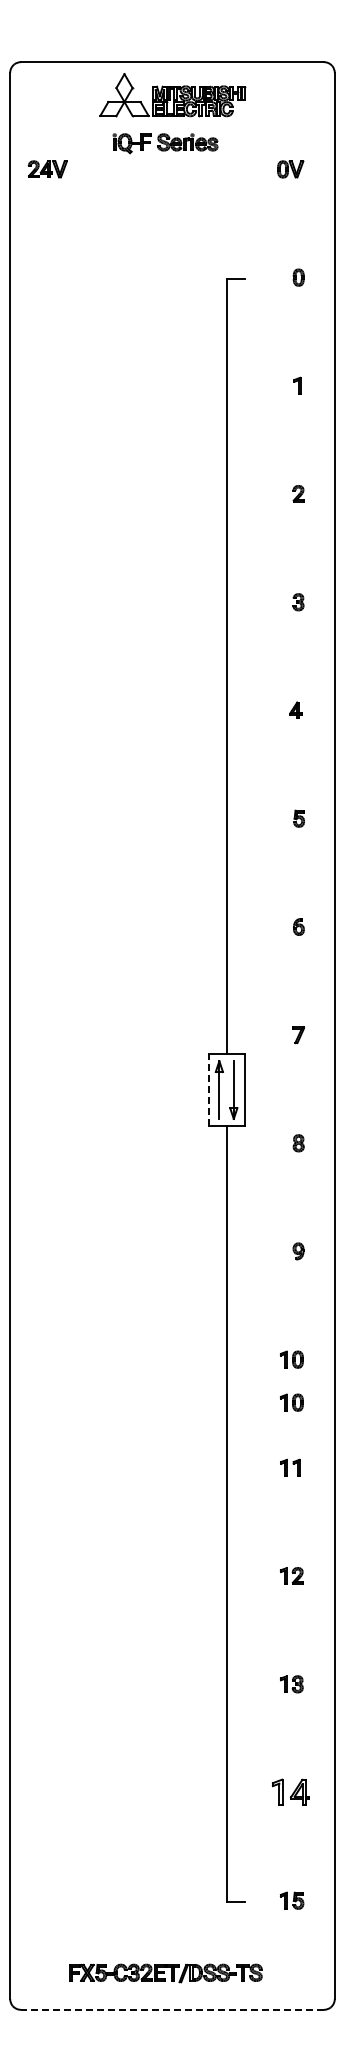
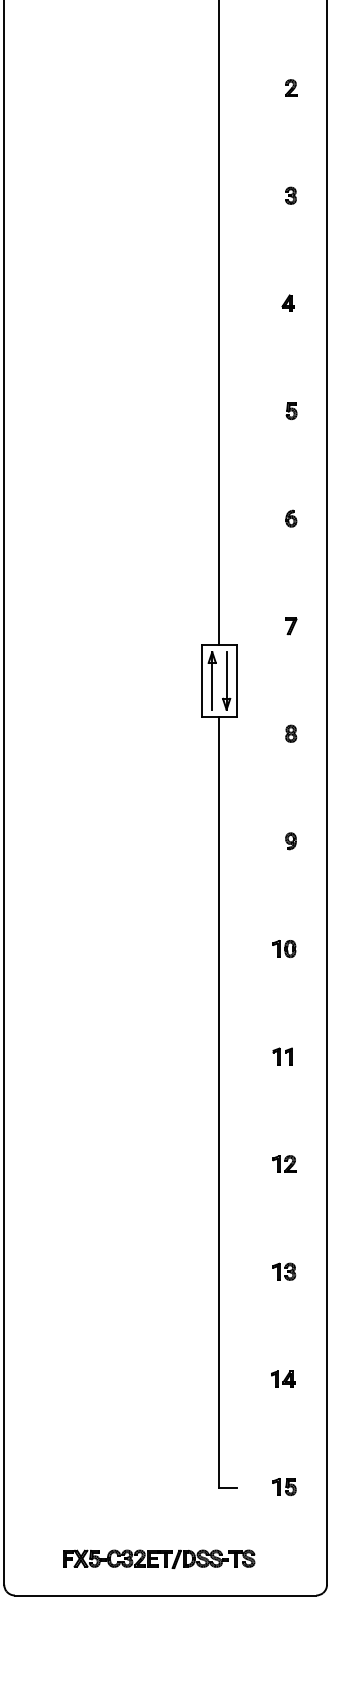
line: (208, 1089) -> (201, 680), dashed -> solid
part: (291, 1402) -> (283, 991), removed
part: (290, 1792) -> (282, 1379), size x0.62
line: (171, 2009) -> (164, 1595), dashed -> solid

